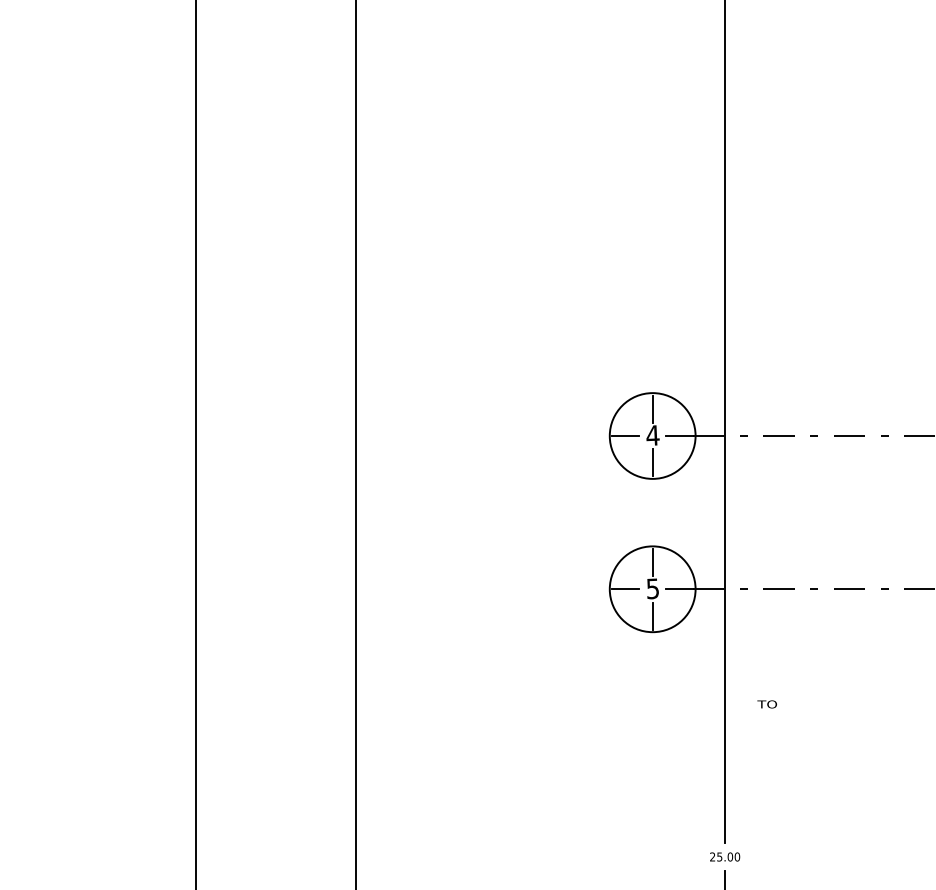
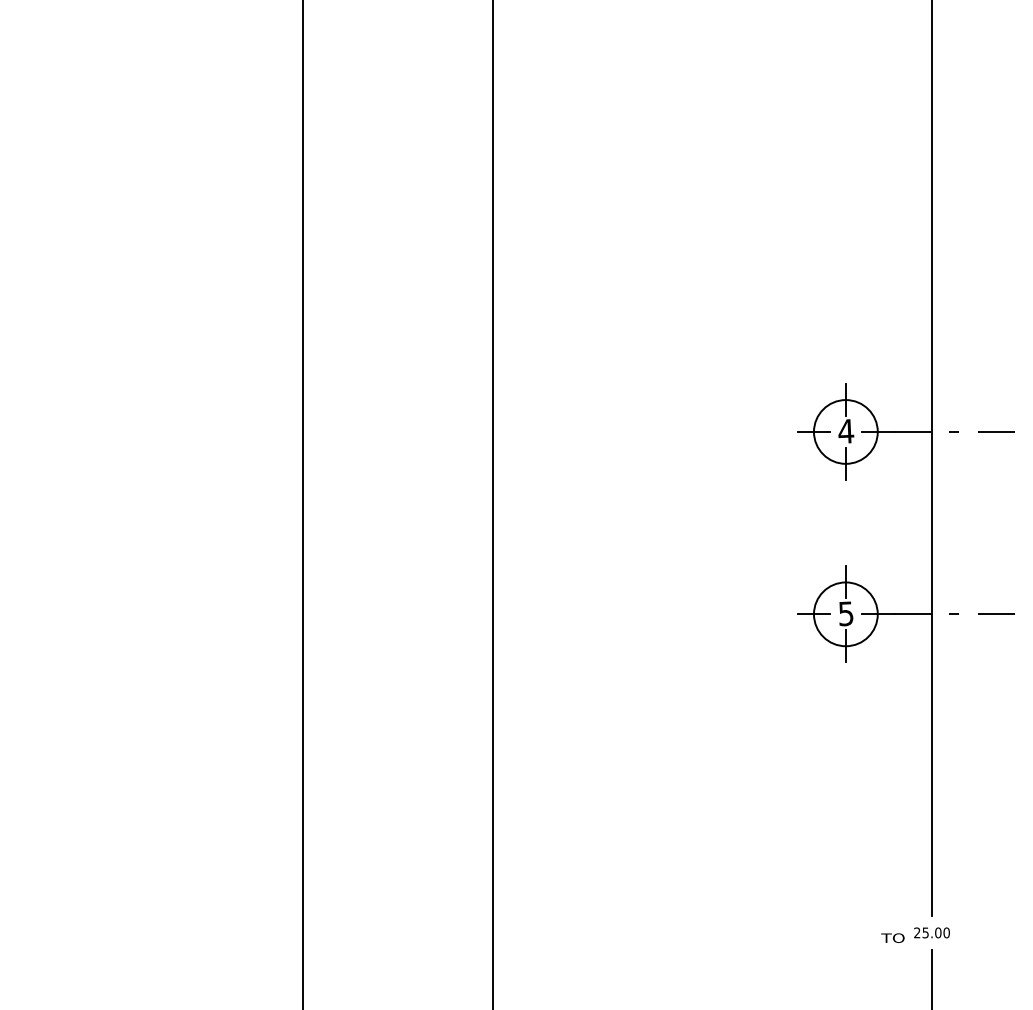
circle: (652, 435) -> (845, 431), size x0.62
circle: (652, 589) -> (845, 614), size x0.62
text: (766, 704) -> (892, 938), moved

